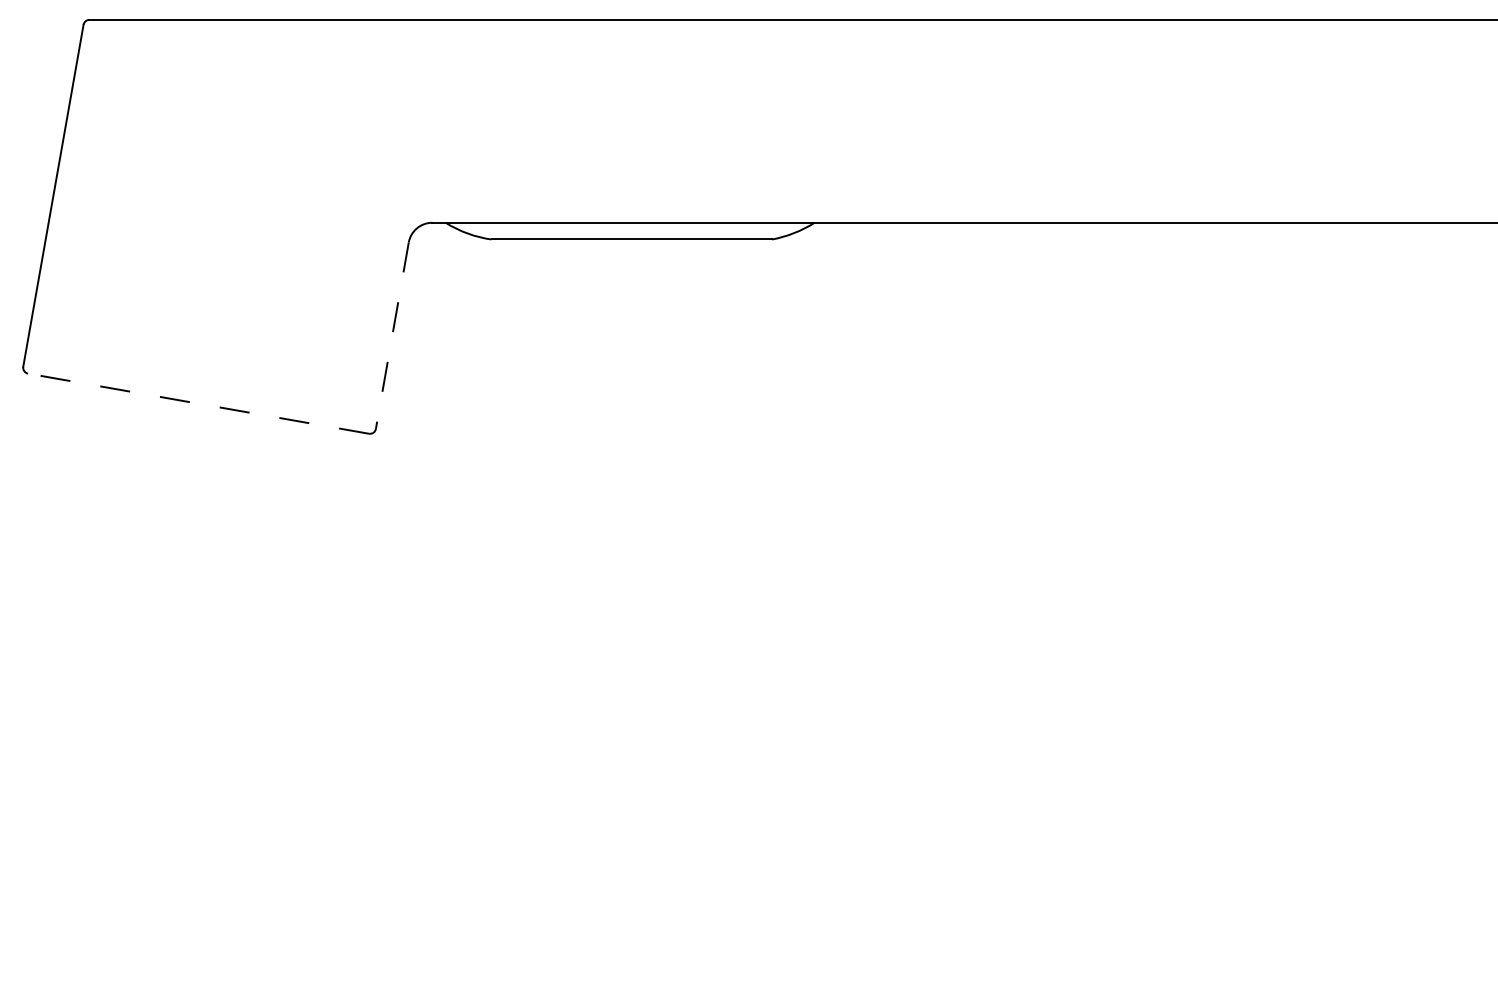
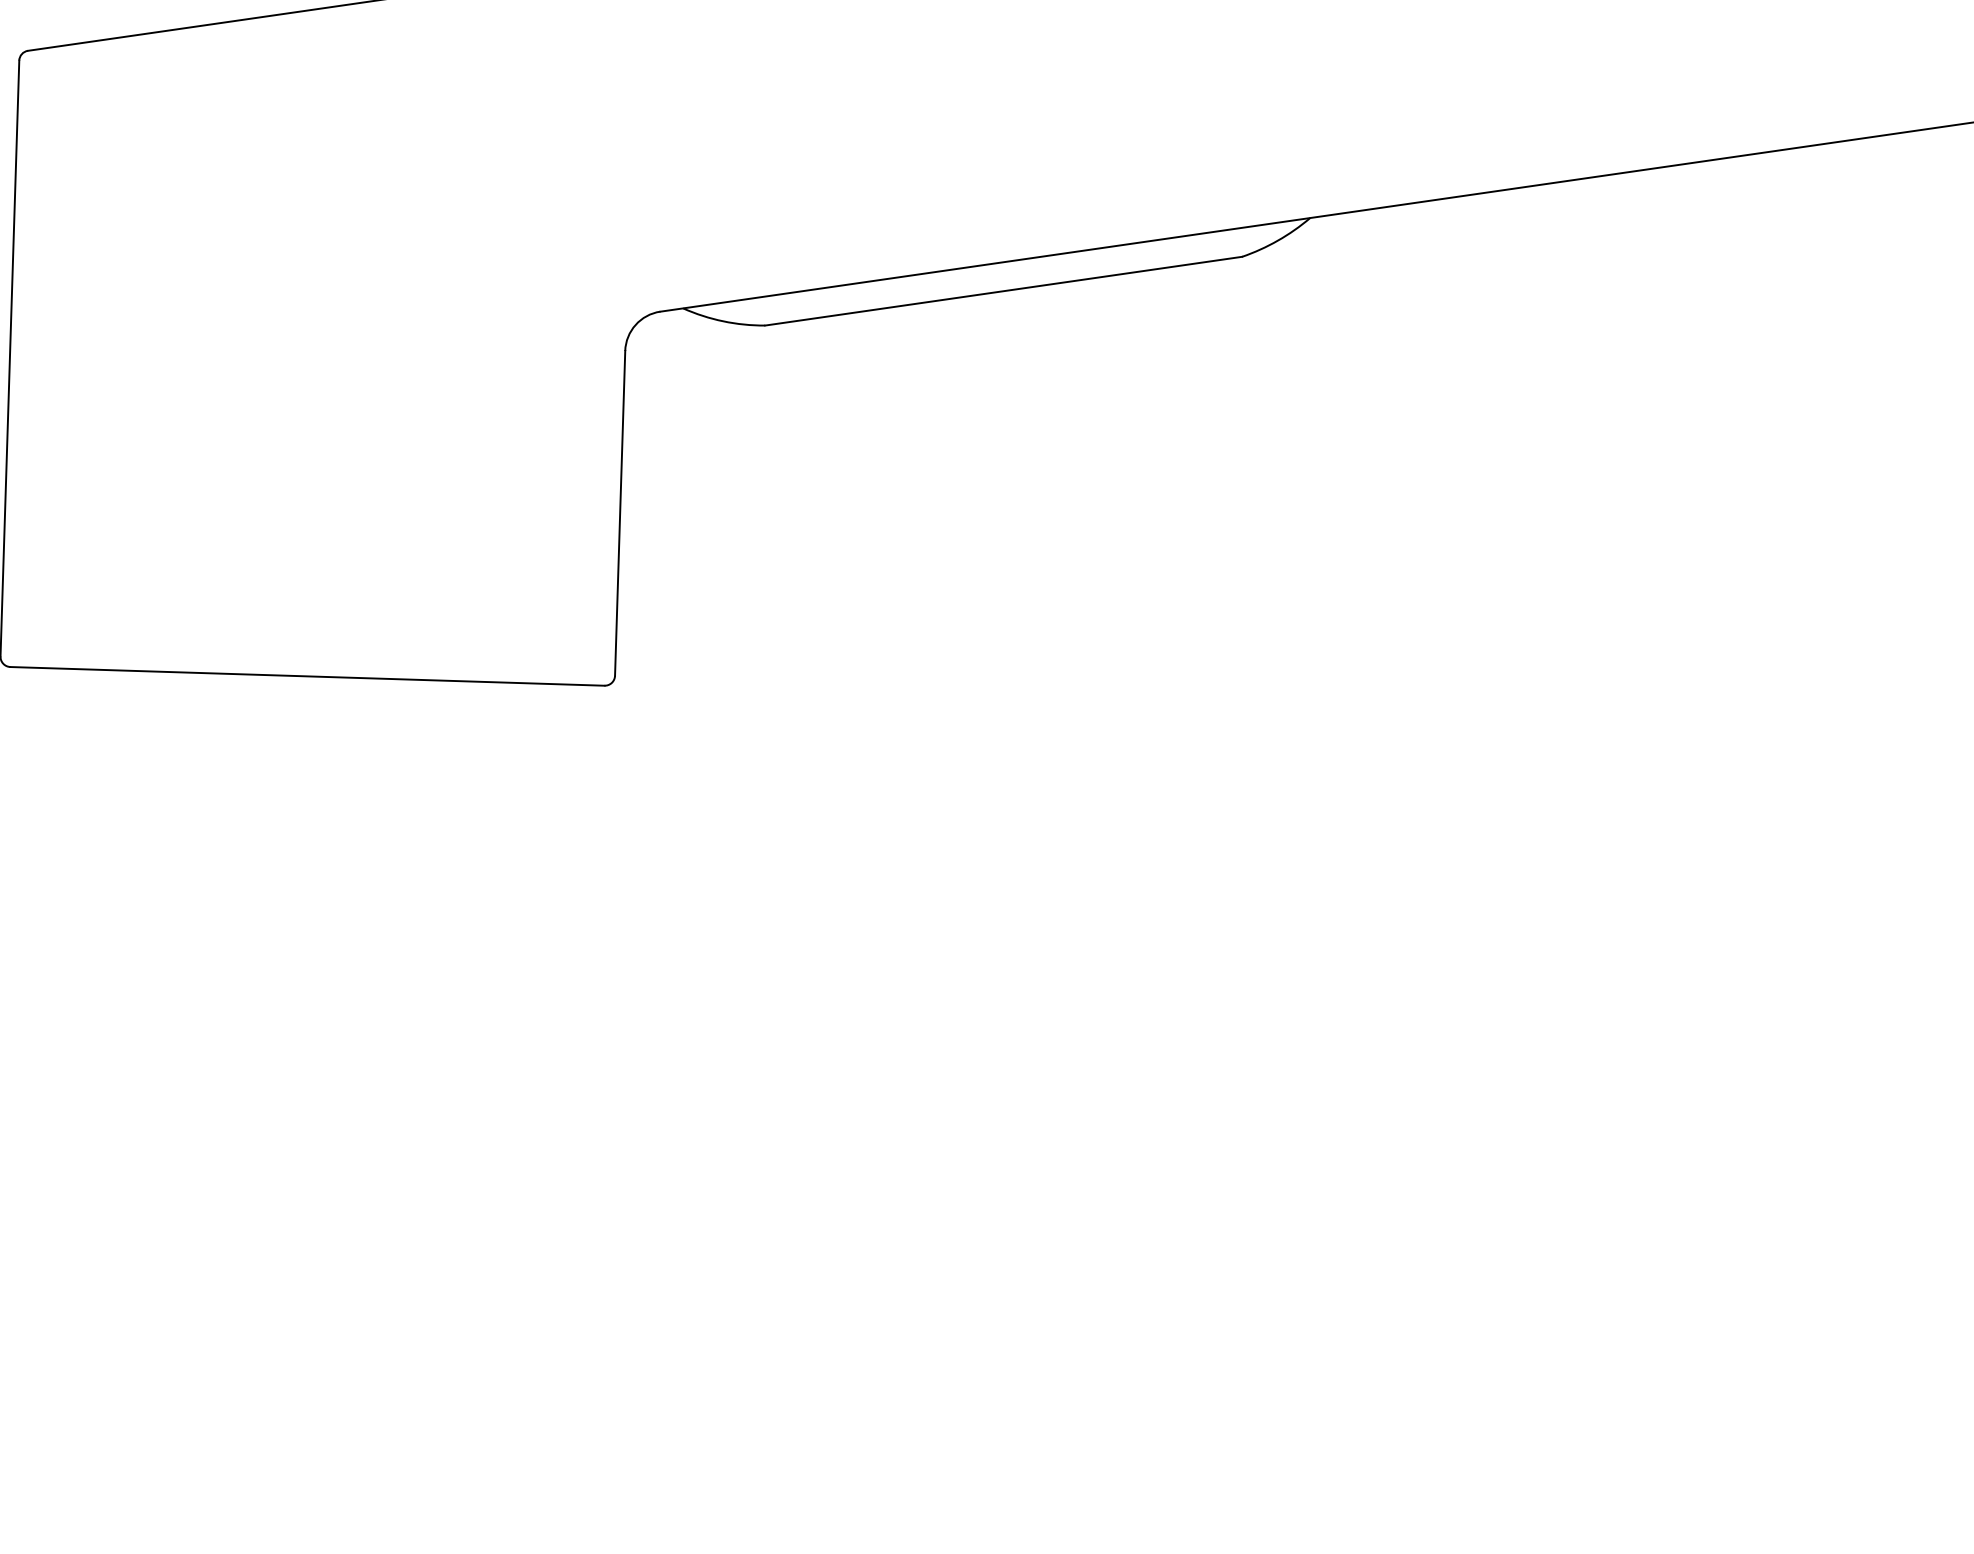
line: (392, 335) -> (620, 512), dashed -> solid
line: (198, 403) -> (307, 676), dashed -> solid

